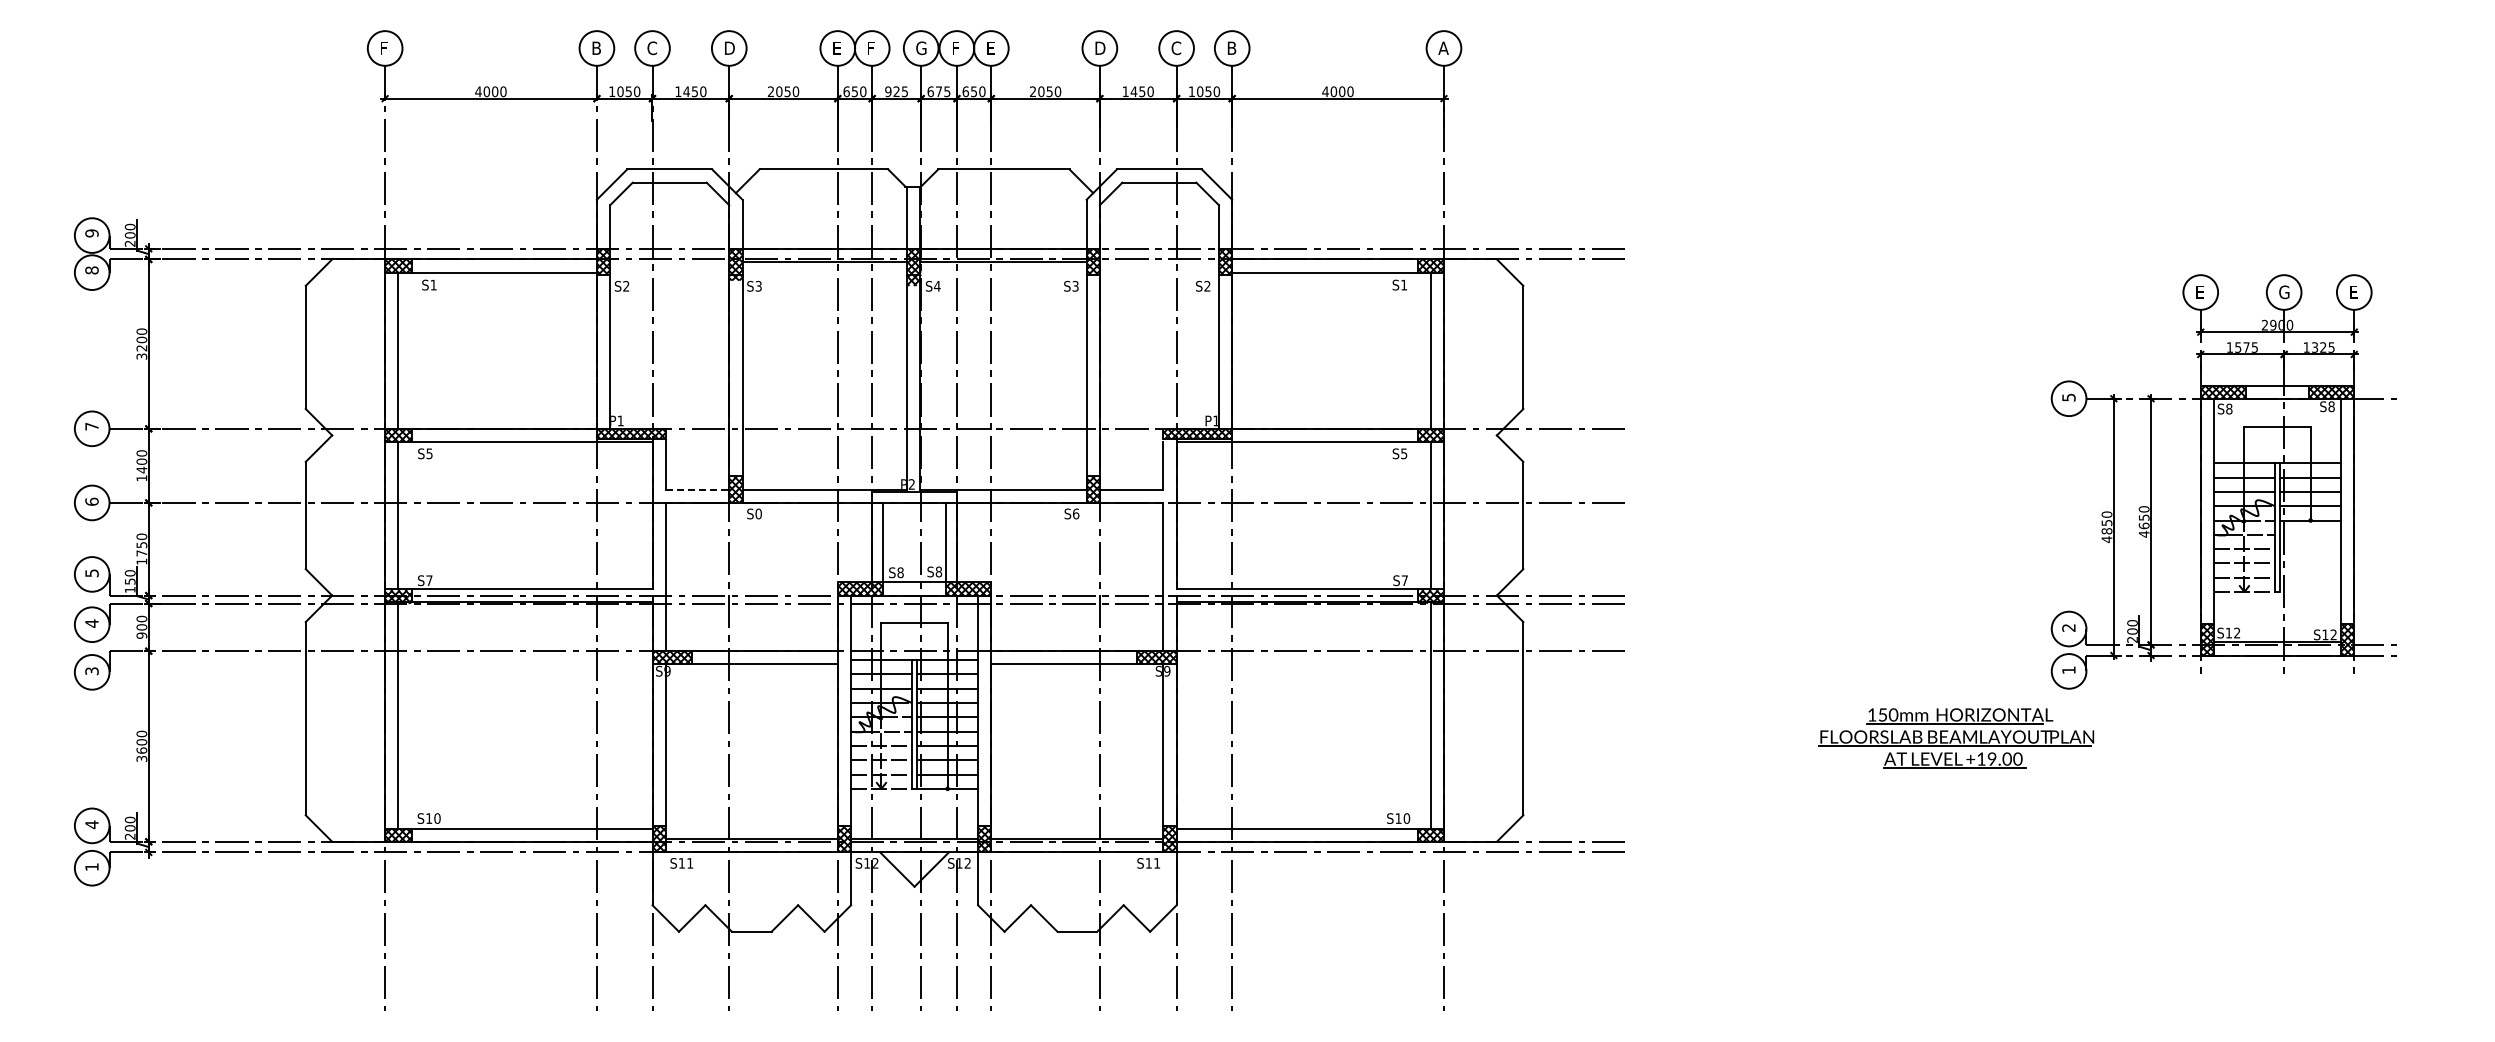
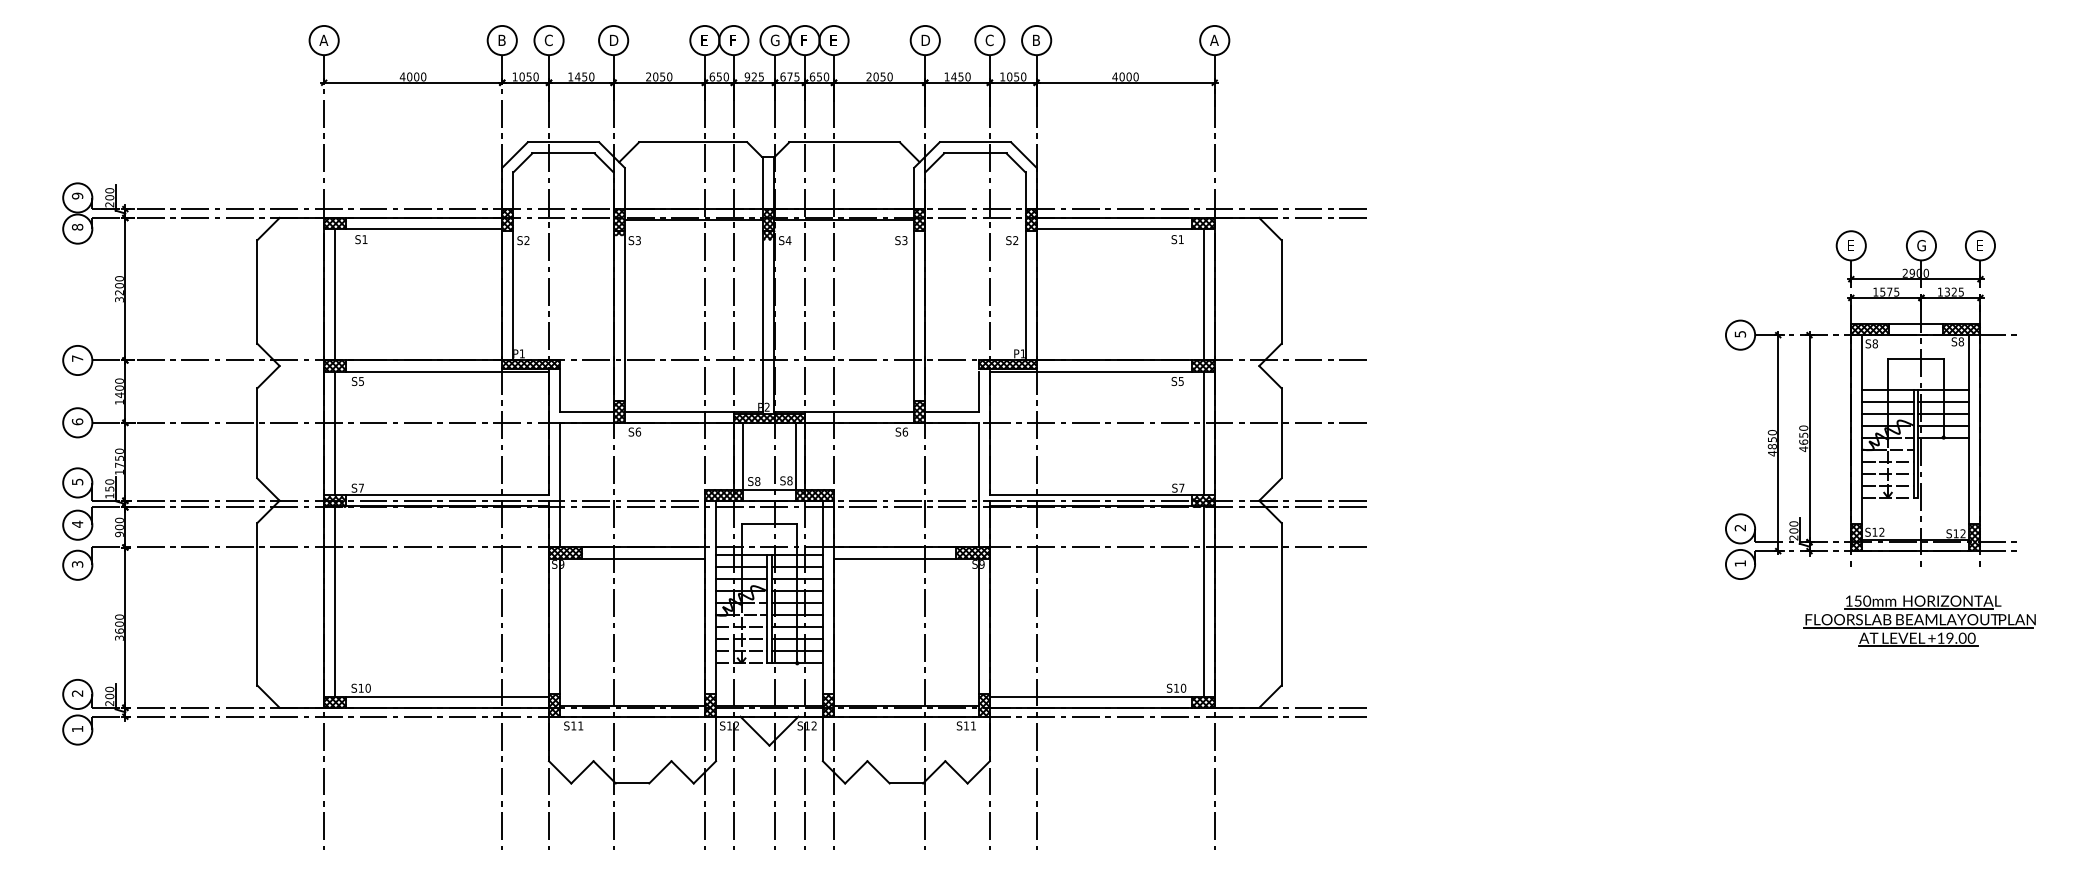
text: (384, 47) -> (323, 39), F -> A
line: (697, 489) -> (586, 411), dashed -> solid
hatch: (914, 497) -> (769, 418), added
text: (758, 513) -> (638, 431), S0 -> S6
part: (1956, 738) -> (1920, 620), moved
text: (91, 824) -> (77, 693), 4 -> 2

